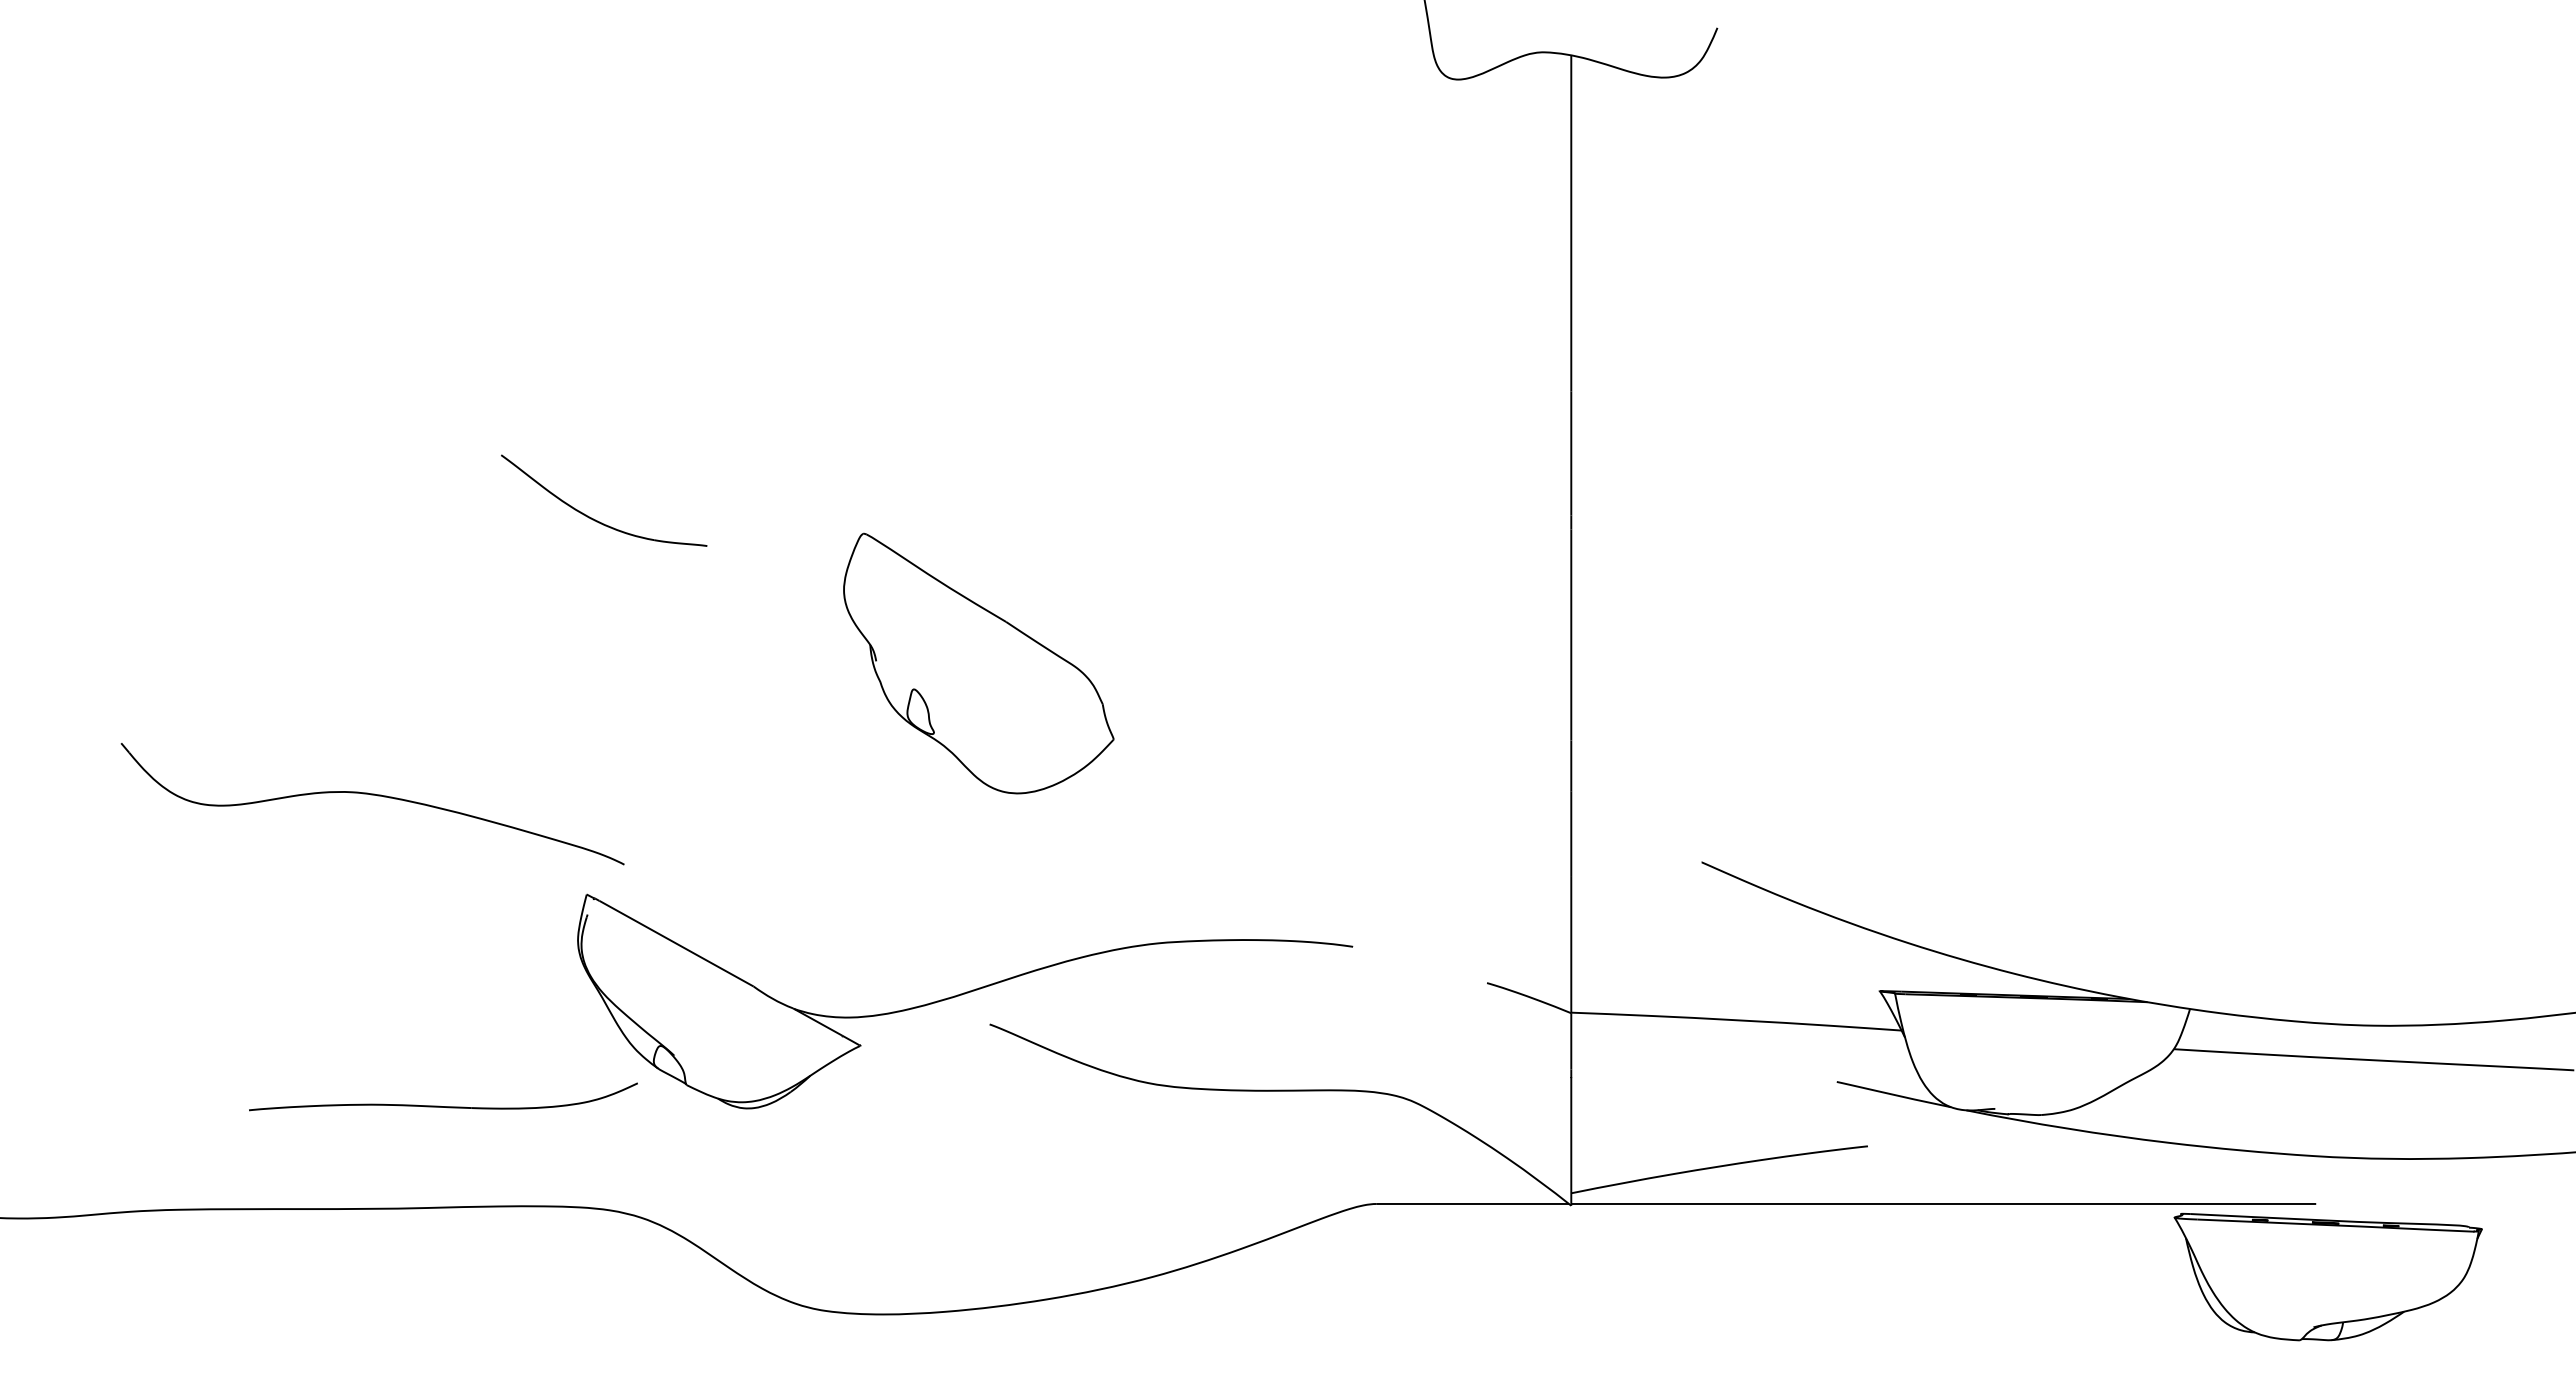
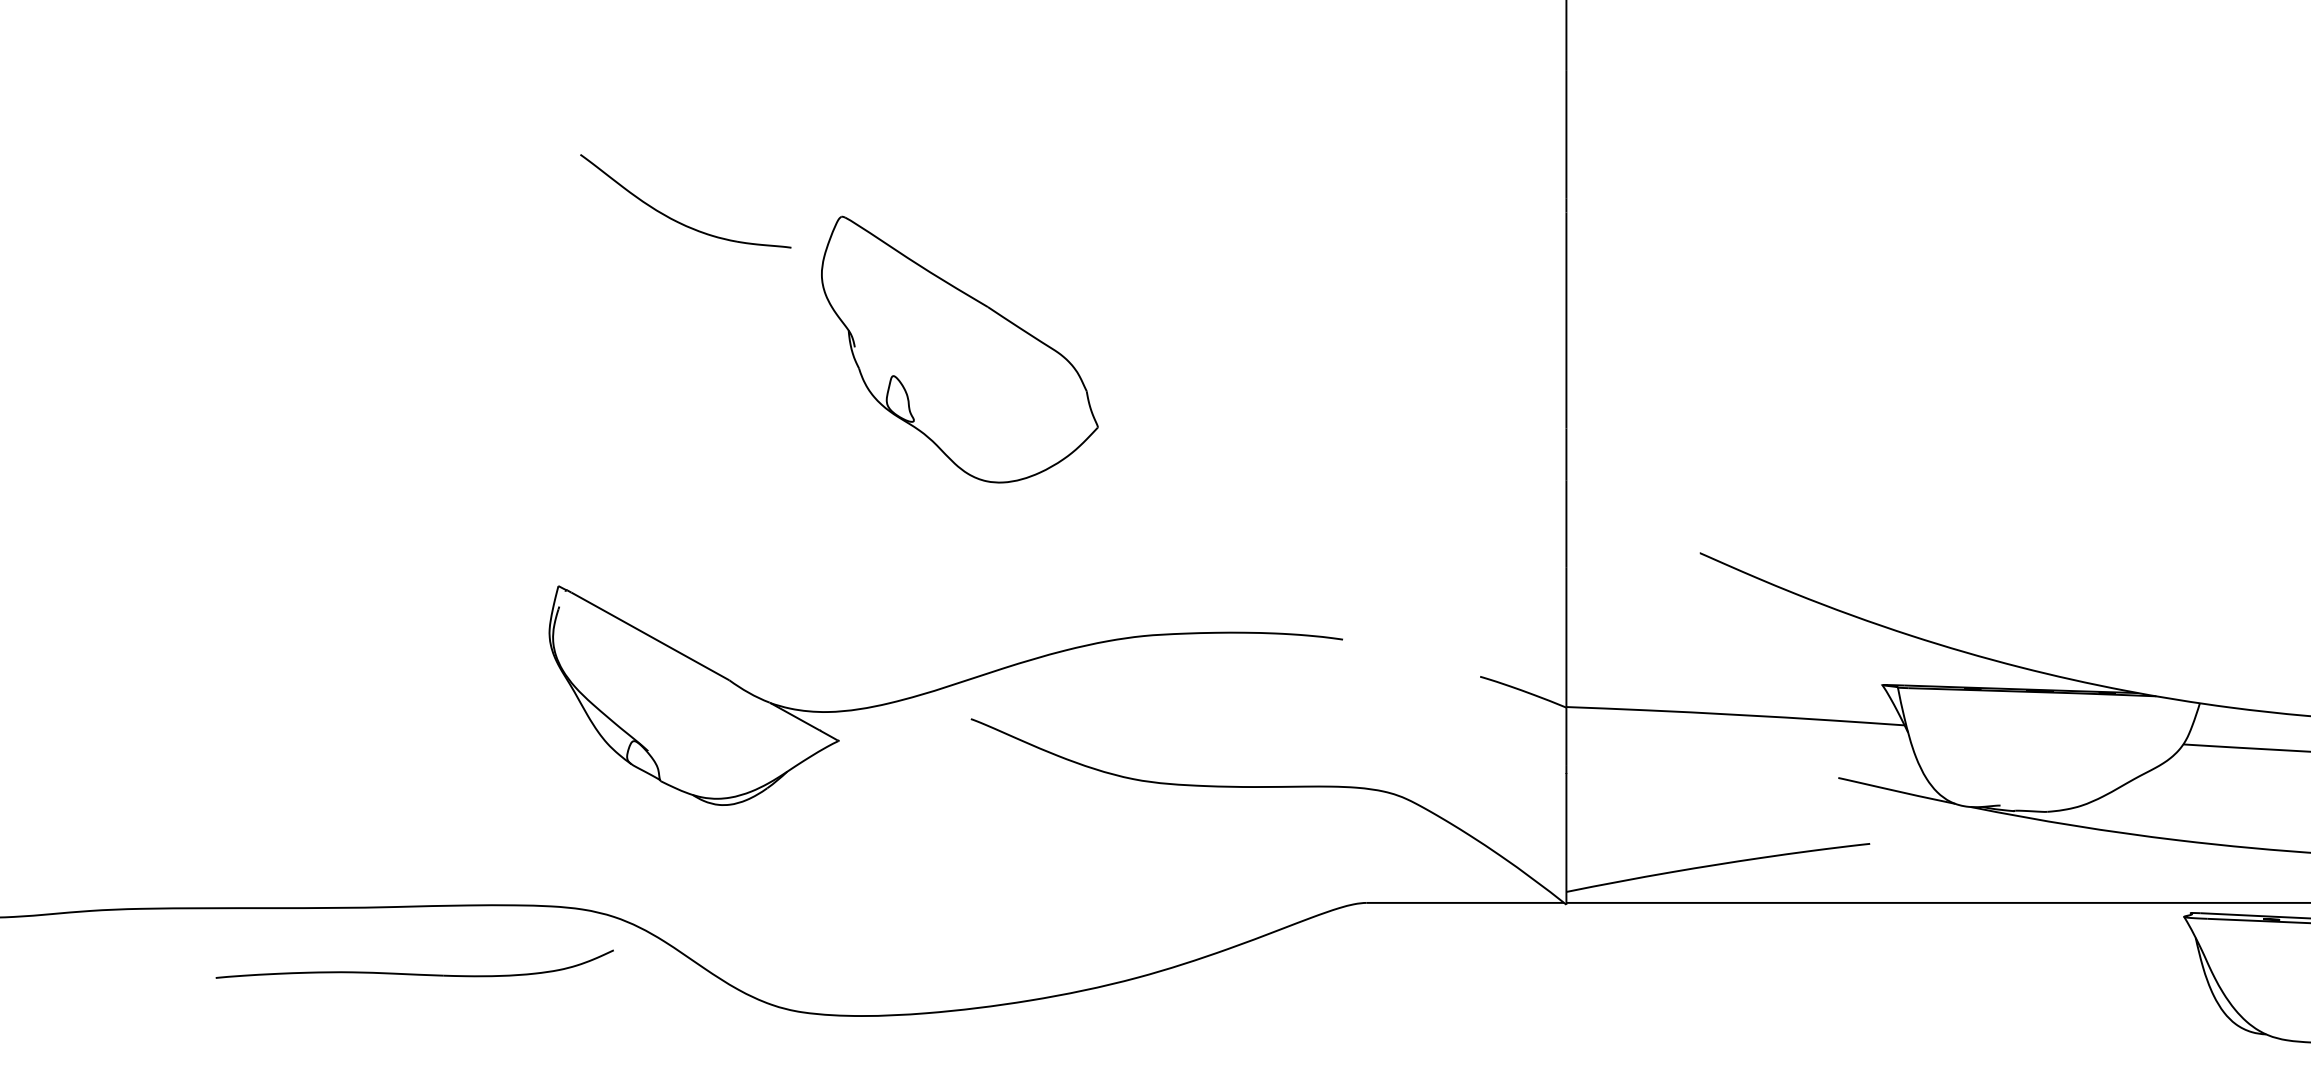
part: (595, 519) -> (676, 220), moved
part: (372, 795) -> (339, 484), removed
part: (439, 1105) -> (410, 973), moved

